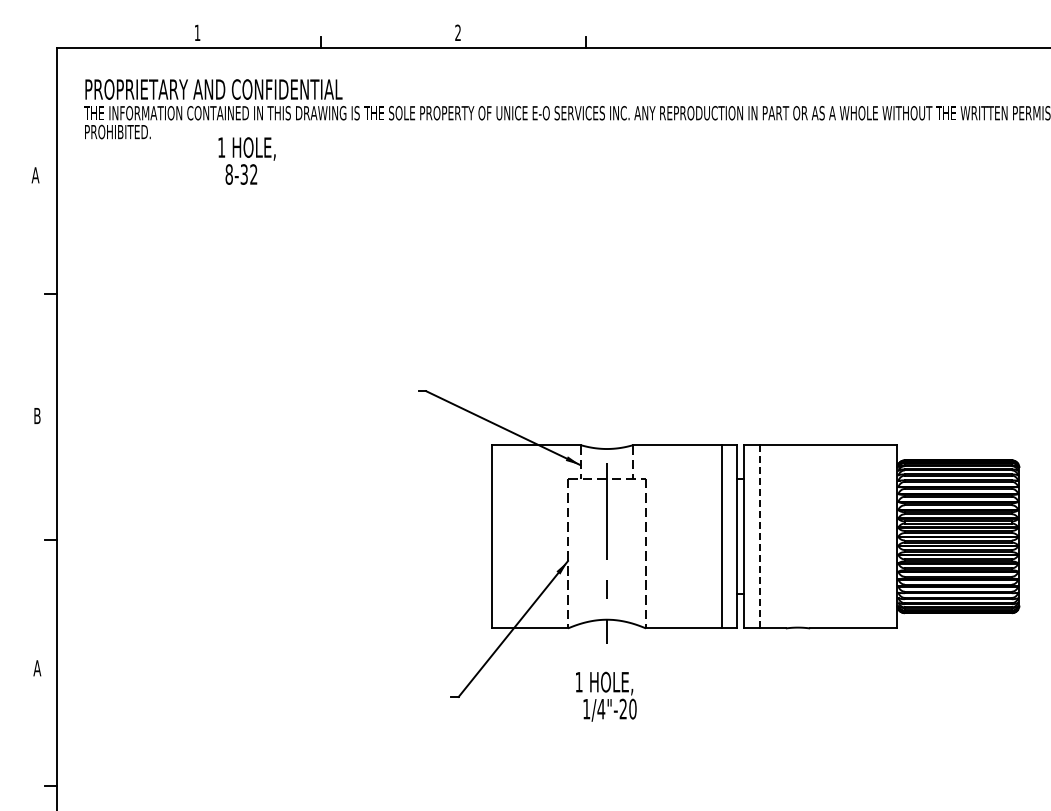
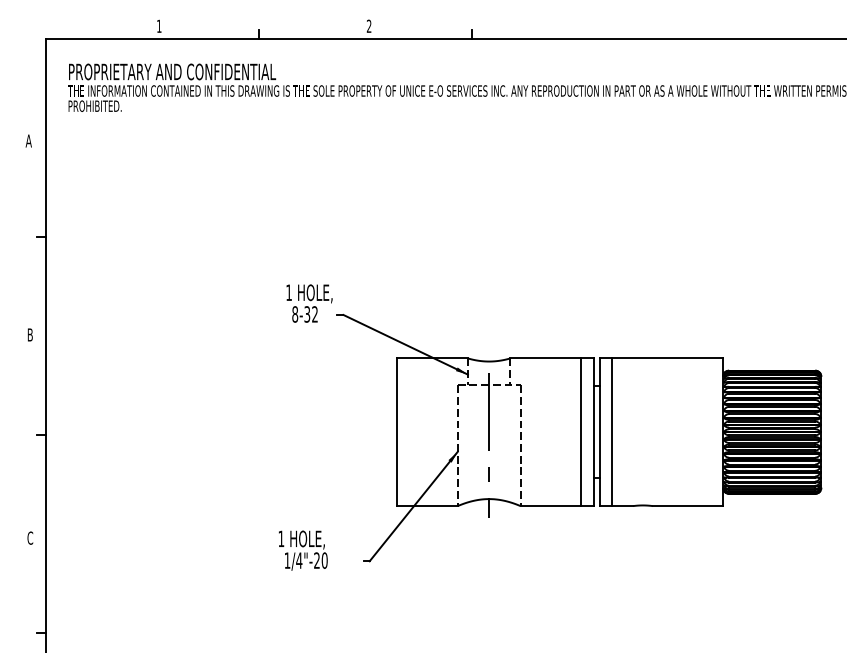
text: (246, 160) -> (309, 303), moved
line: (759, 536) -> (612, 432), dashed -> solid
text: (37, 668) -> (30, 538), A -> C
text: (606, 696) -> (303, 550), moved

